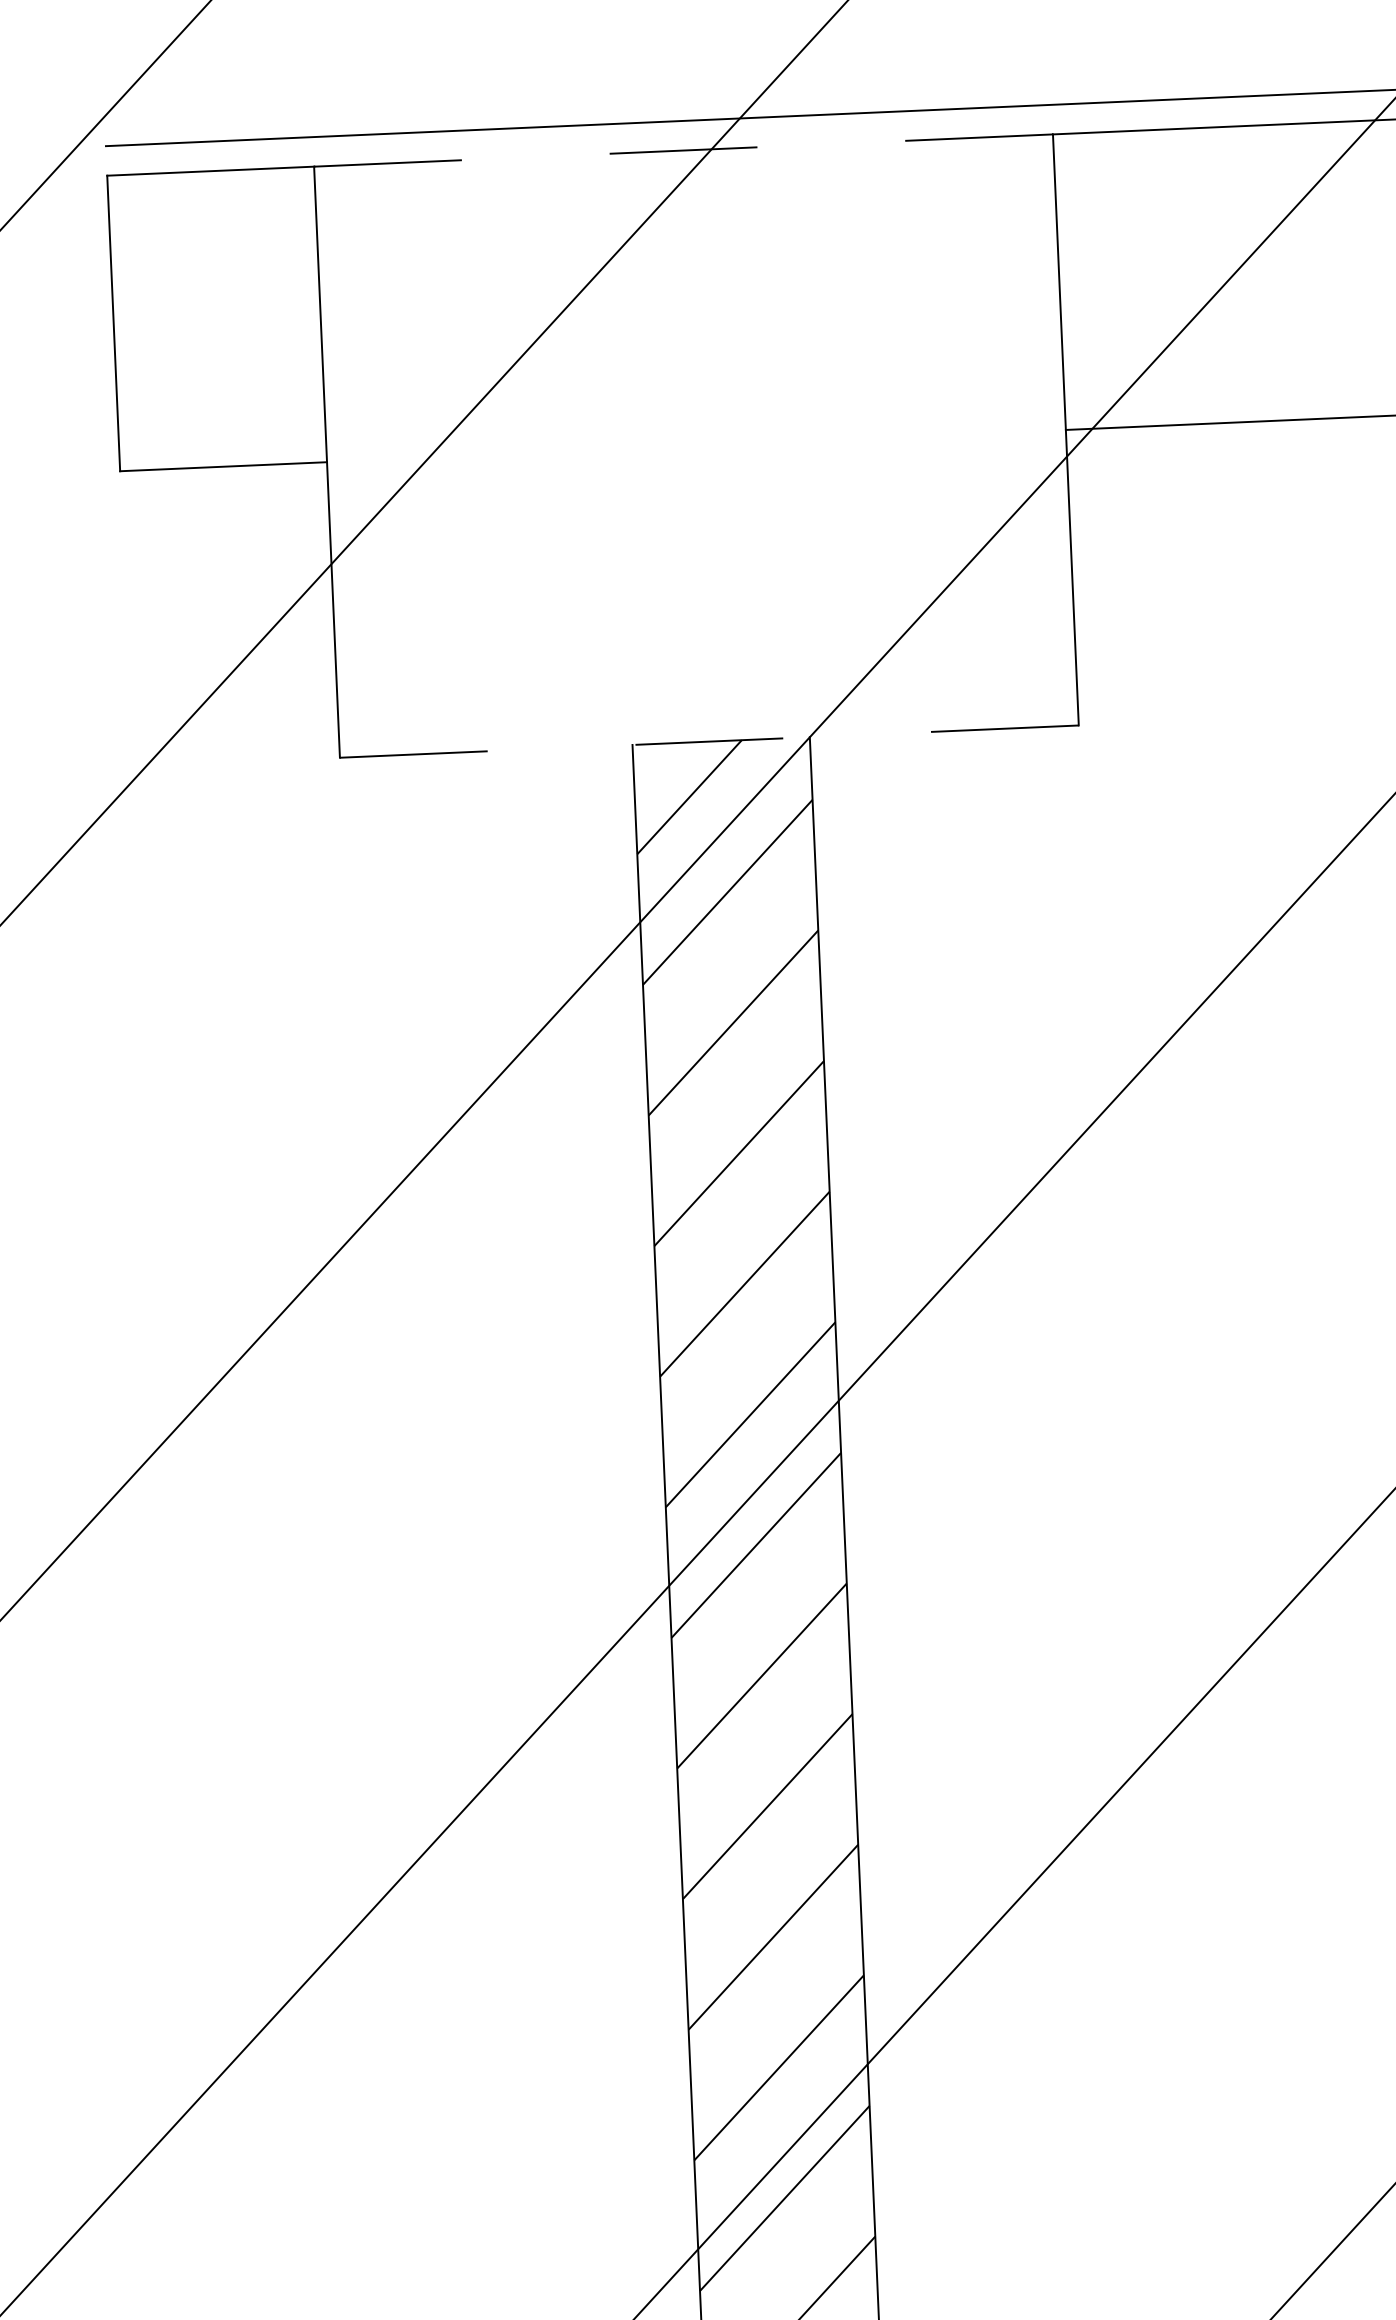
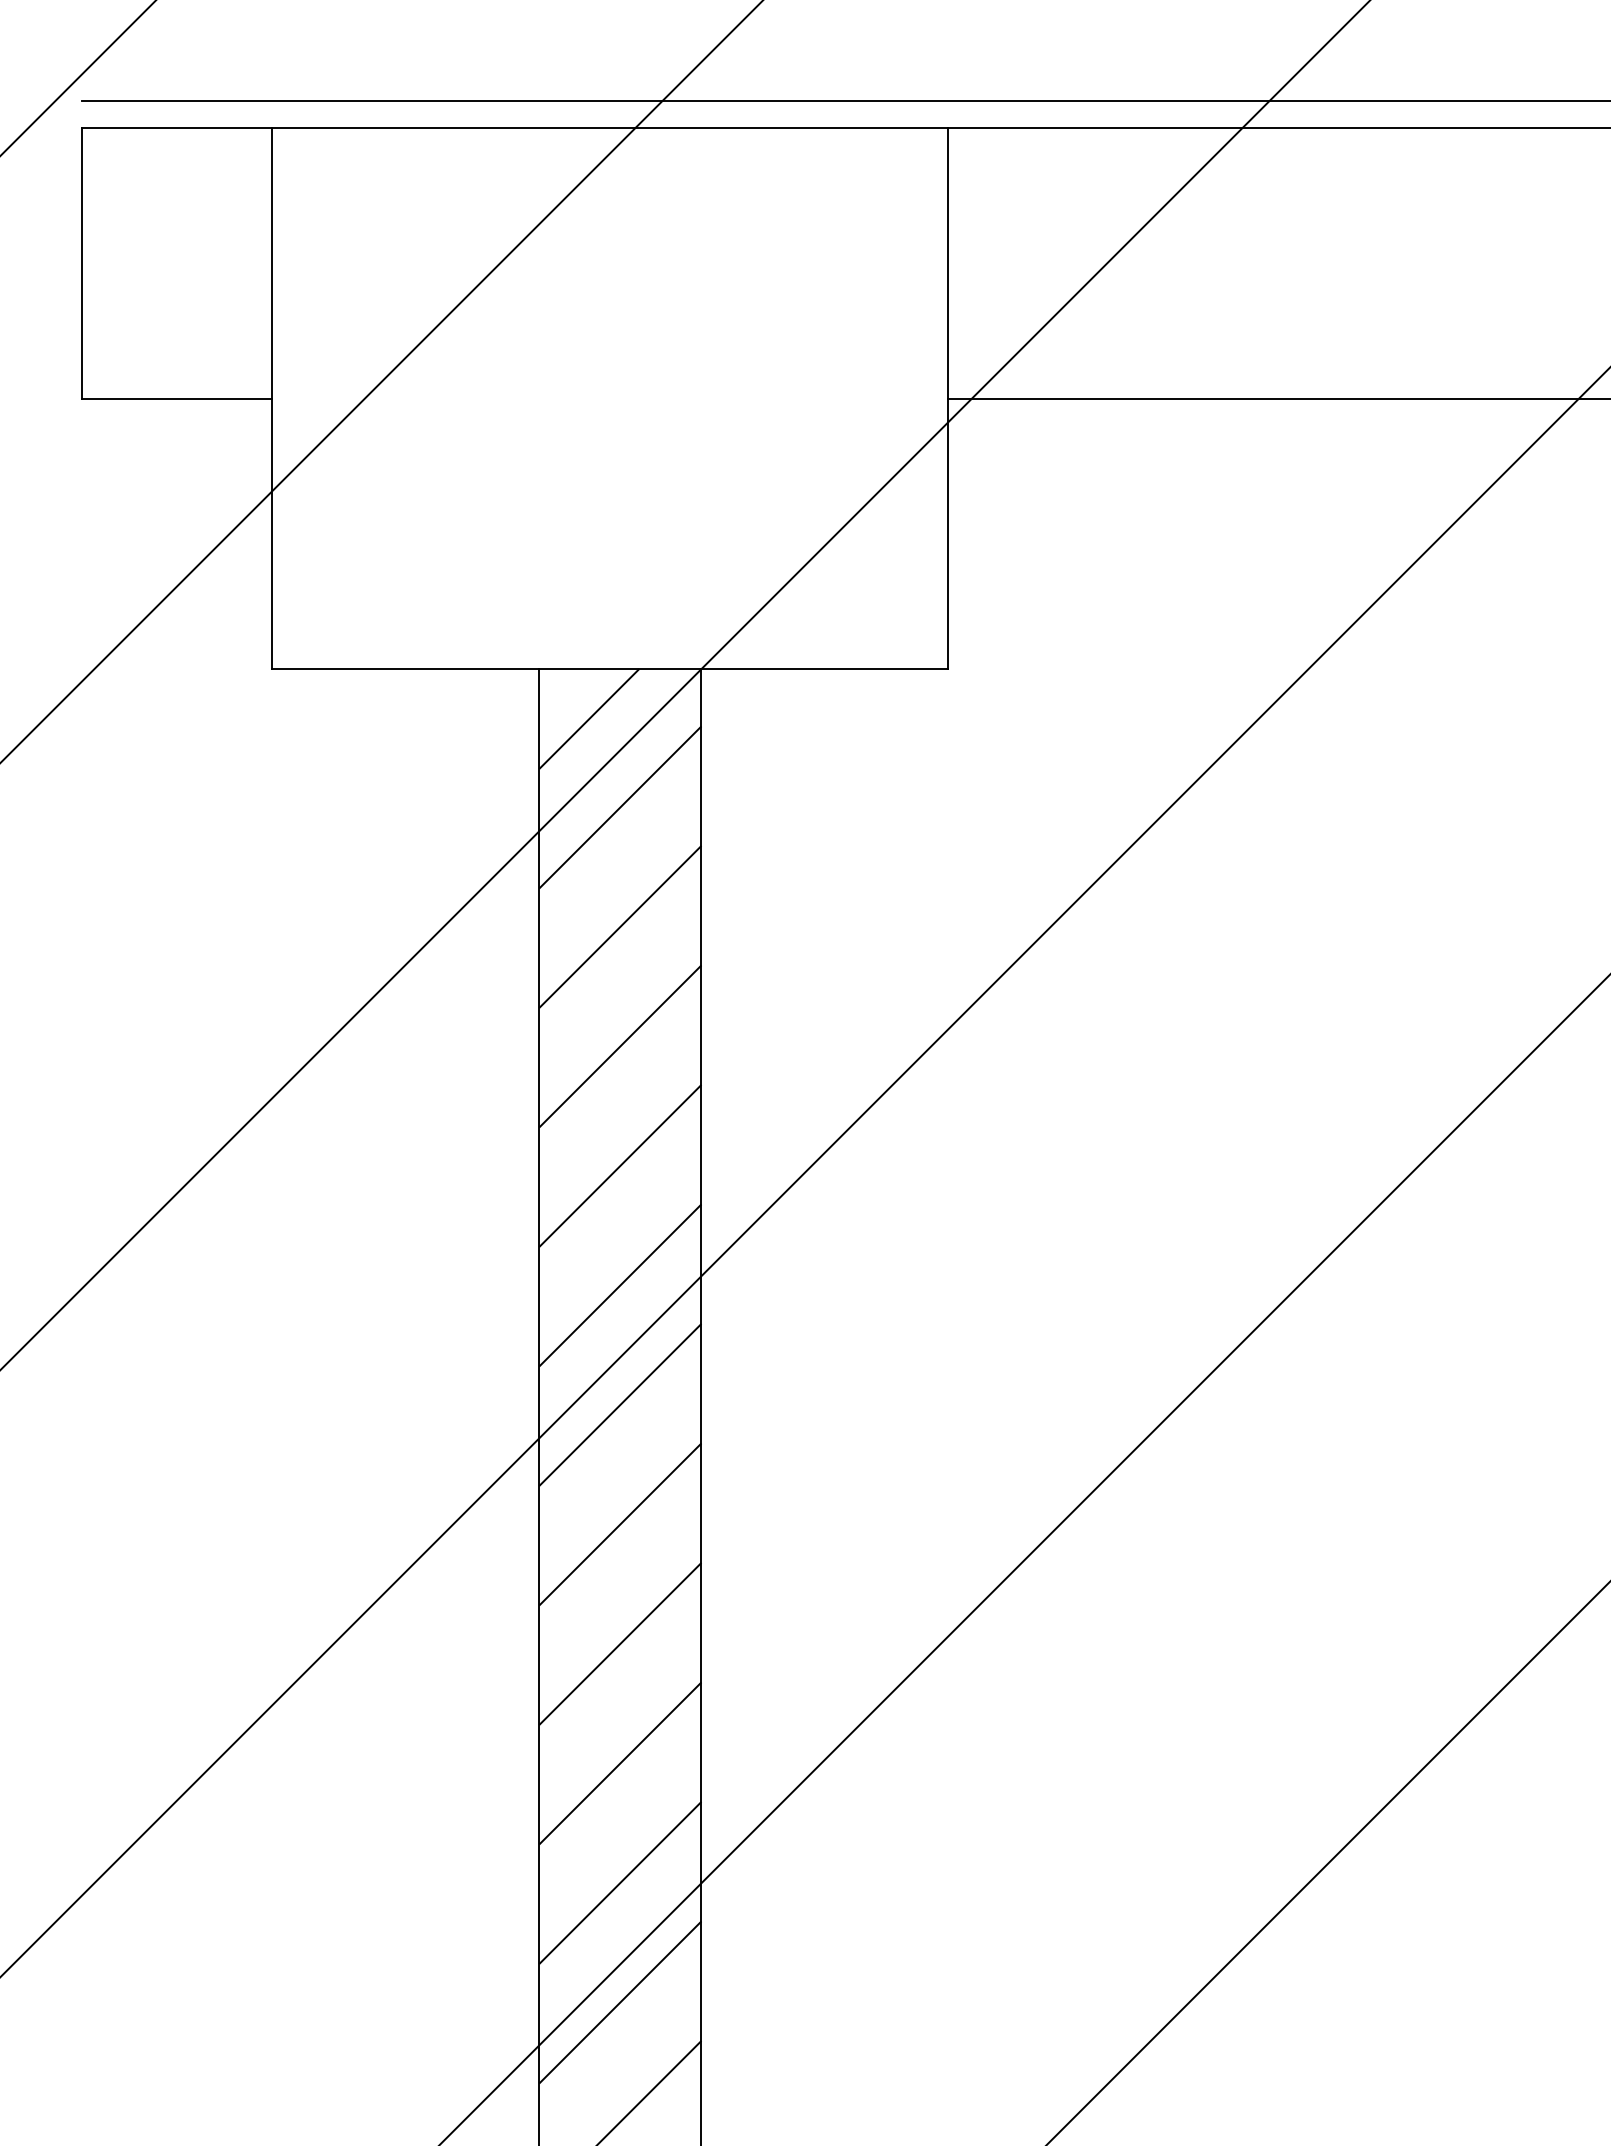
line: (684, 150) -> (610, 128), dashed -> solid
line: (710, 742) -> (610, 669), dashed -> solid

